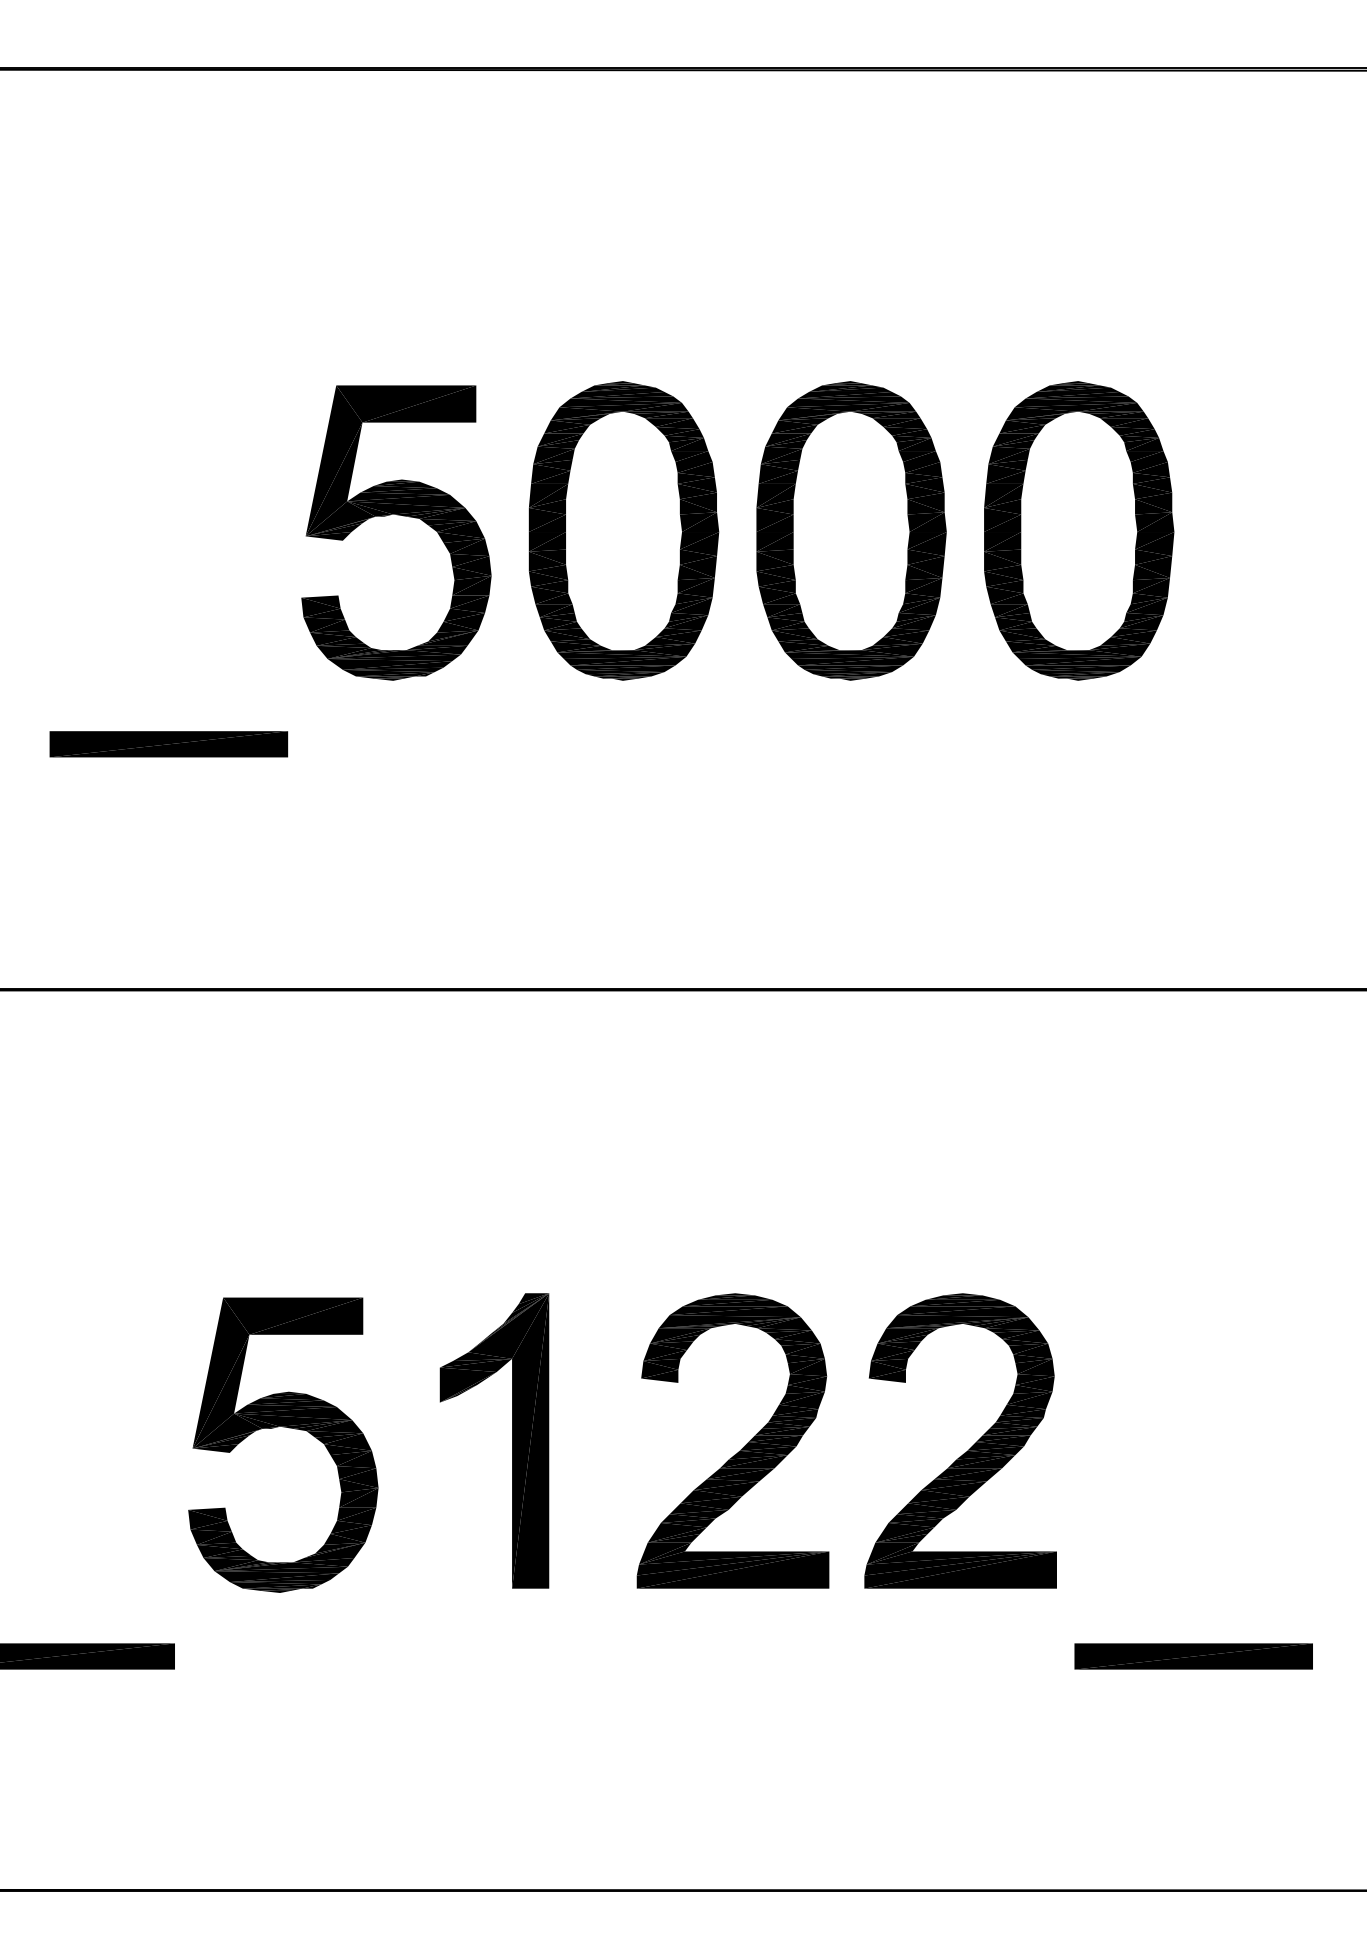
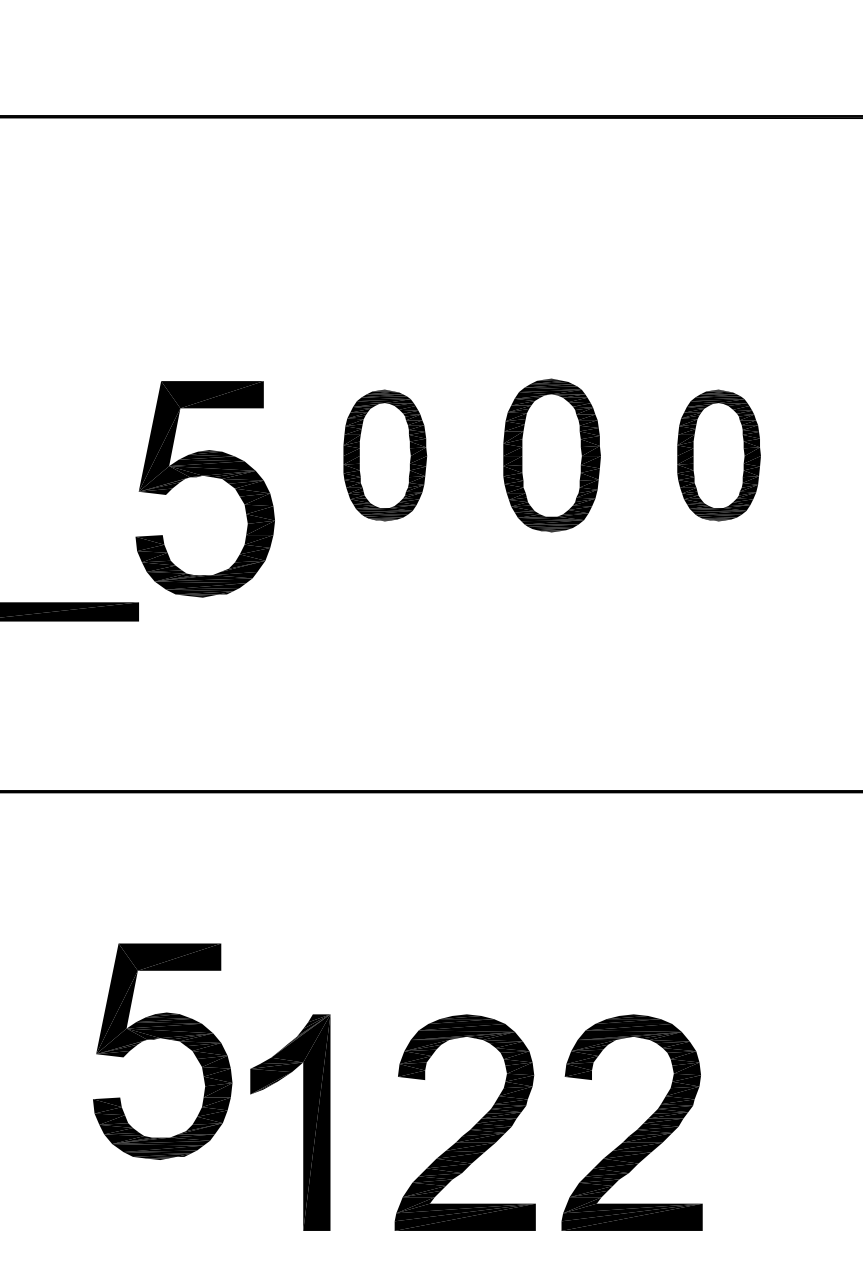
part: (397, 515) -> (206, 476), moved
part: (623, 530) -> (384, 455), size x0.6
part: (851, 530) -> (552, 455), size x0.7
part: (1079, 530) -> (719, 455), size x0.6
part: (288, 1428) -> (166, 1039), moved

